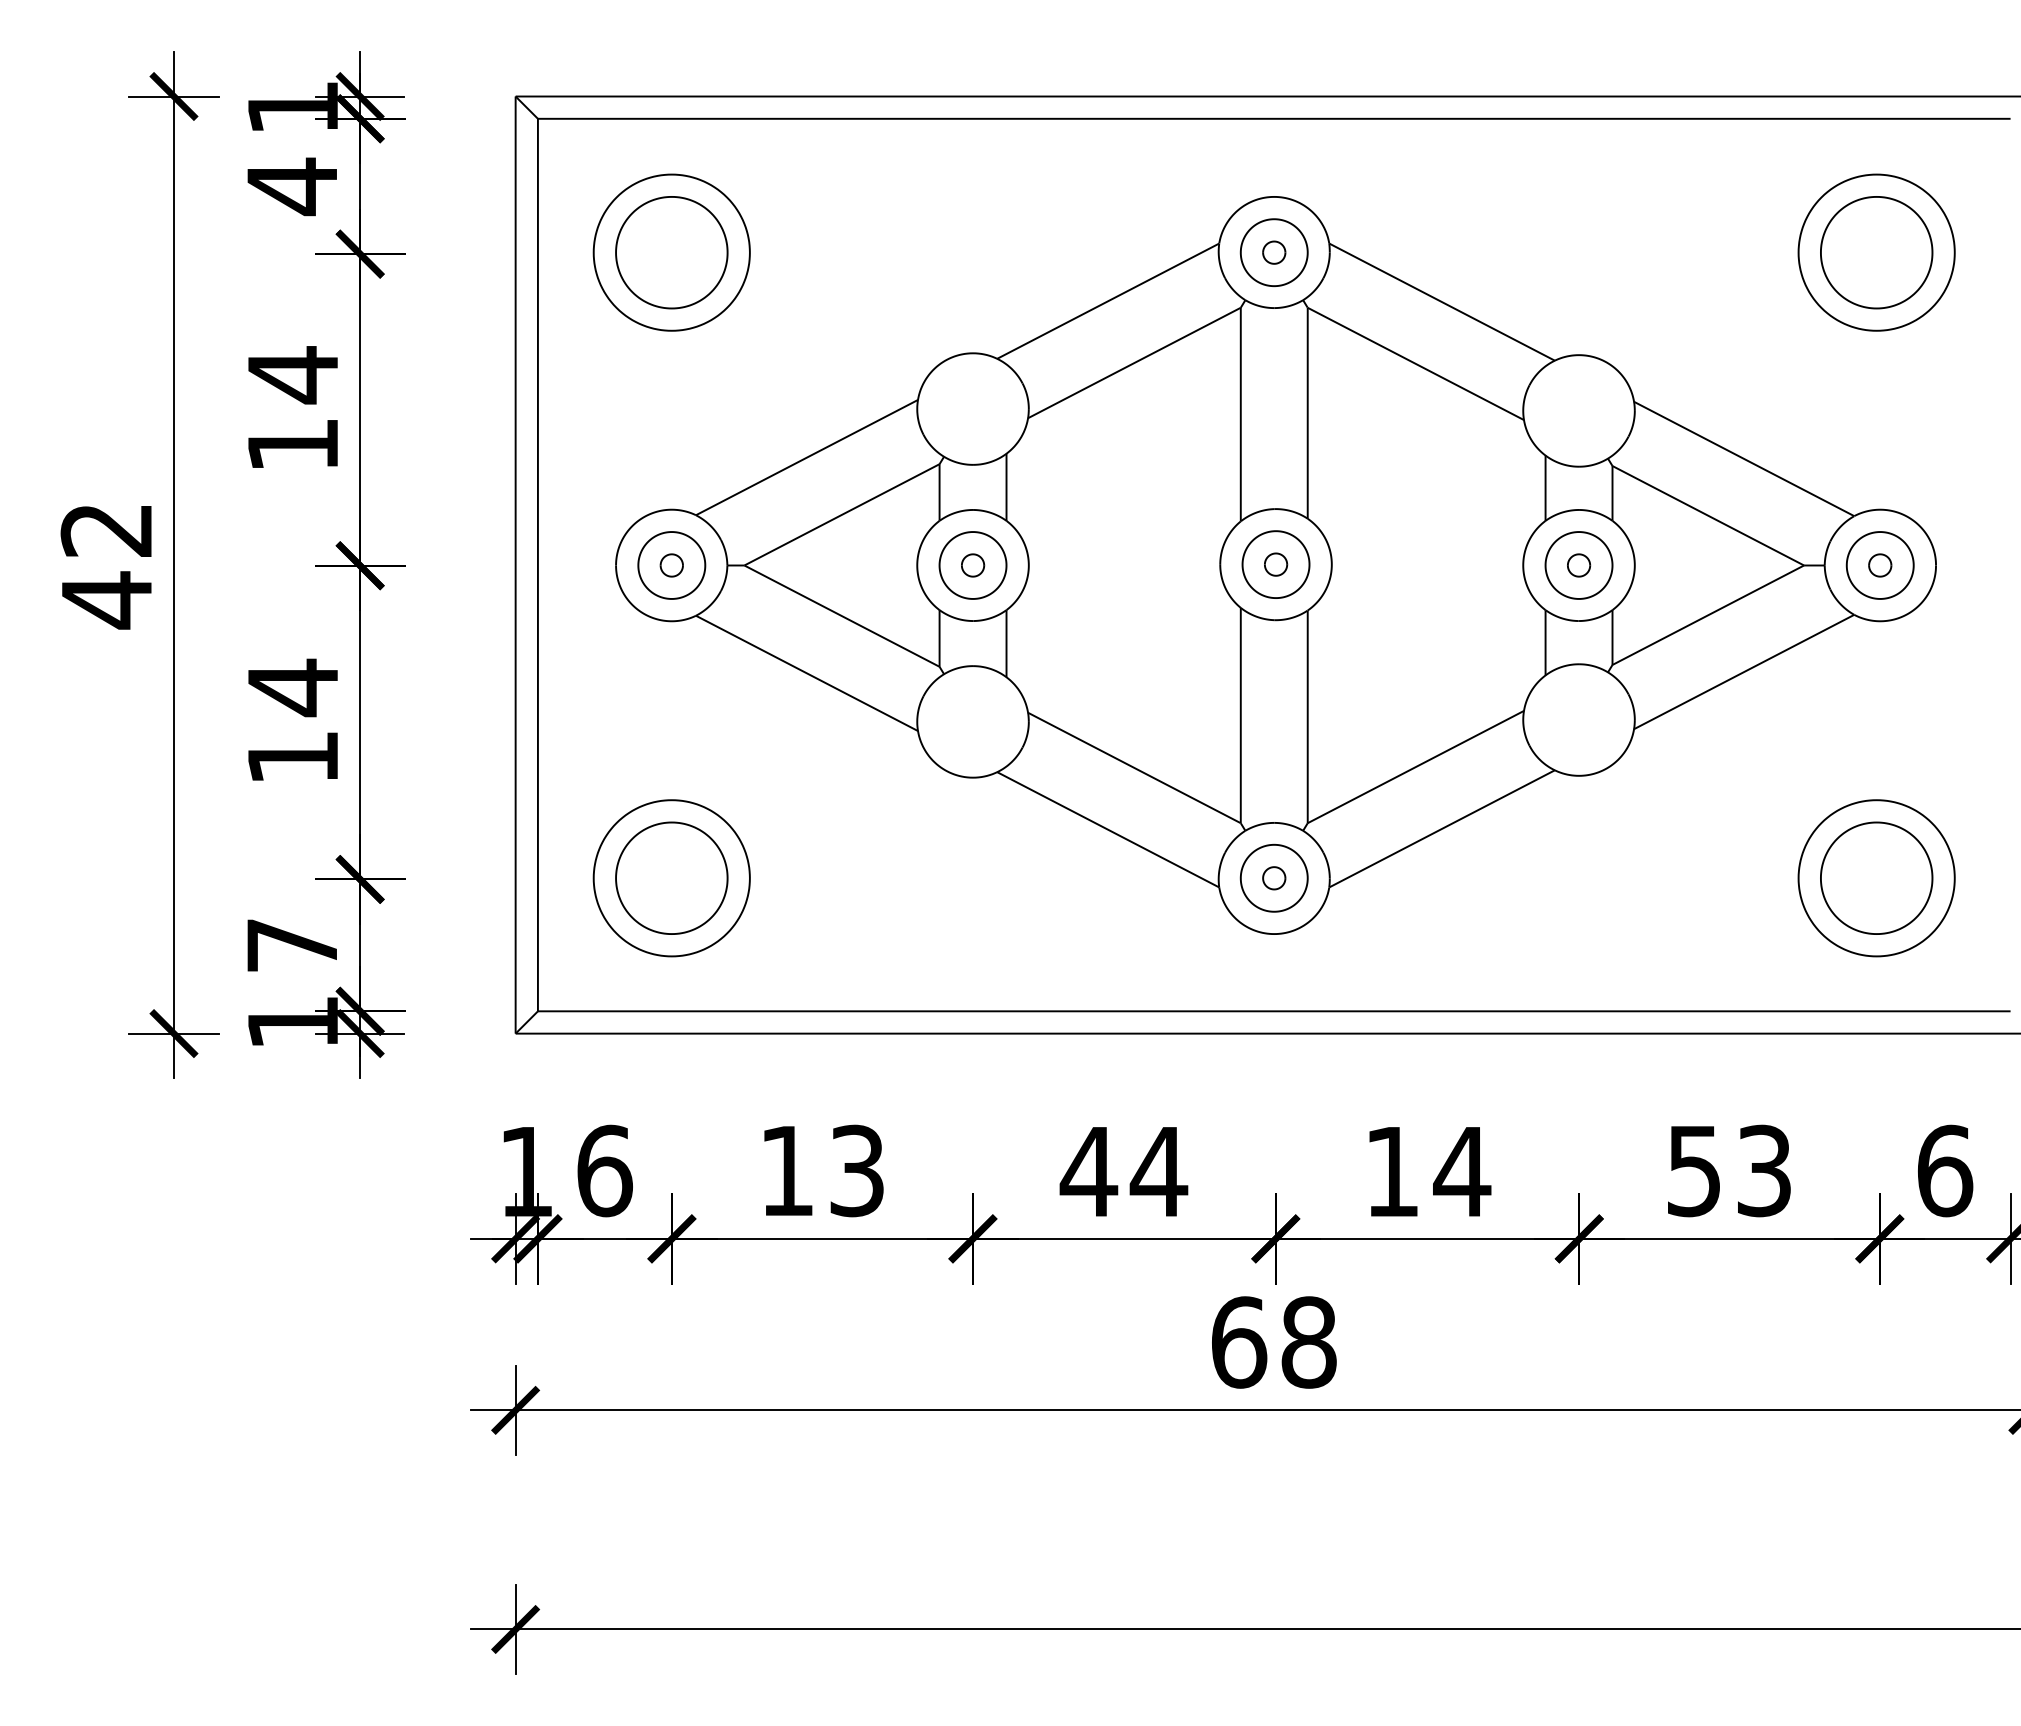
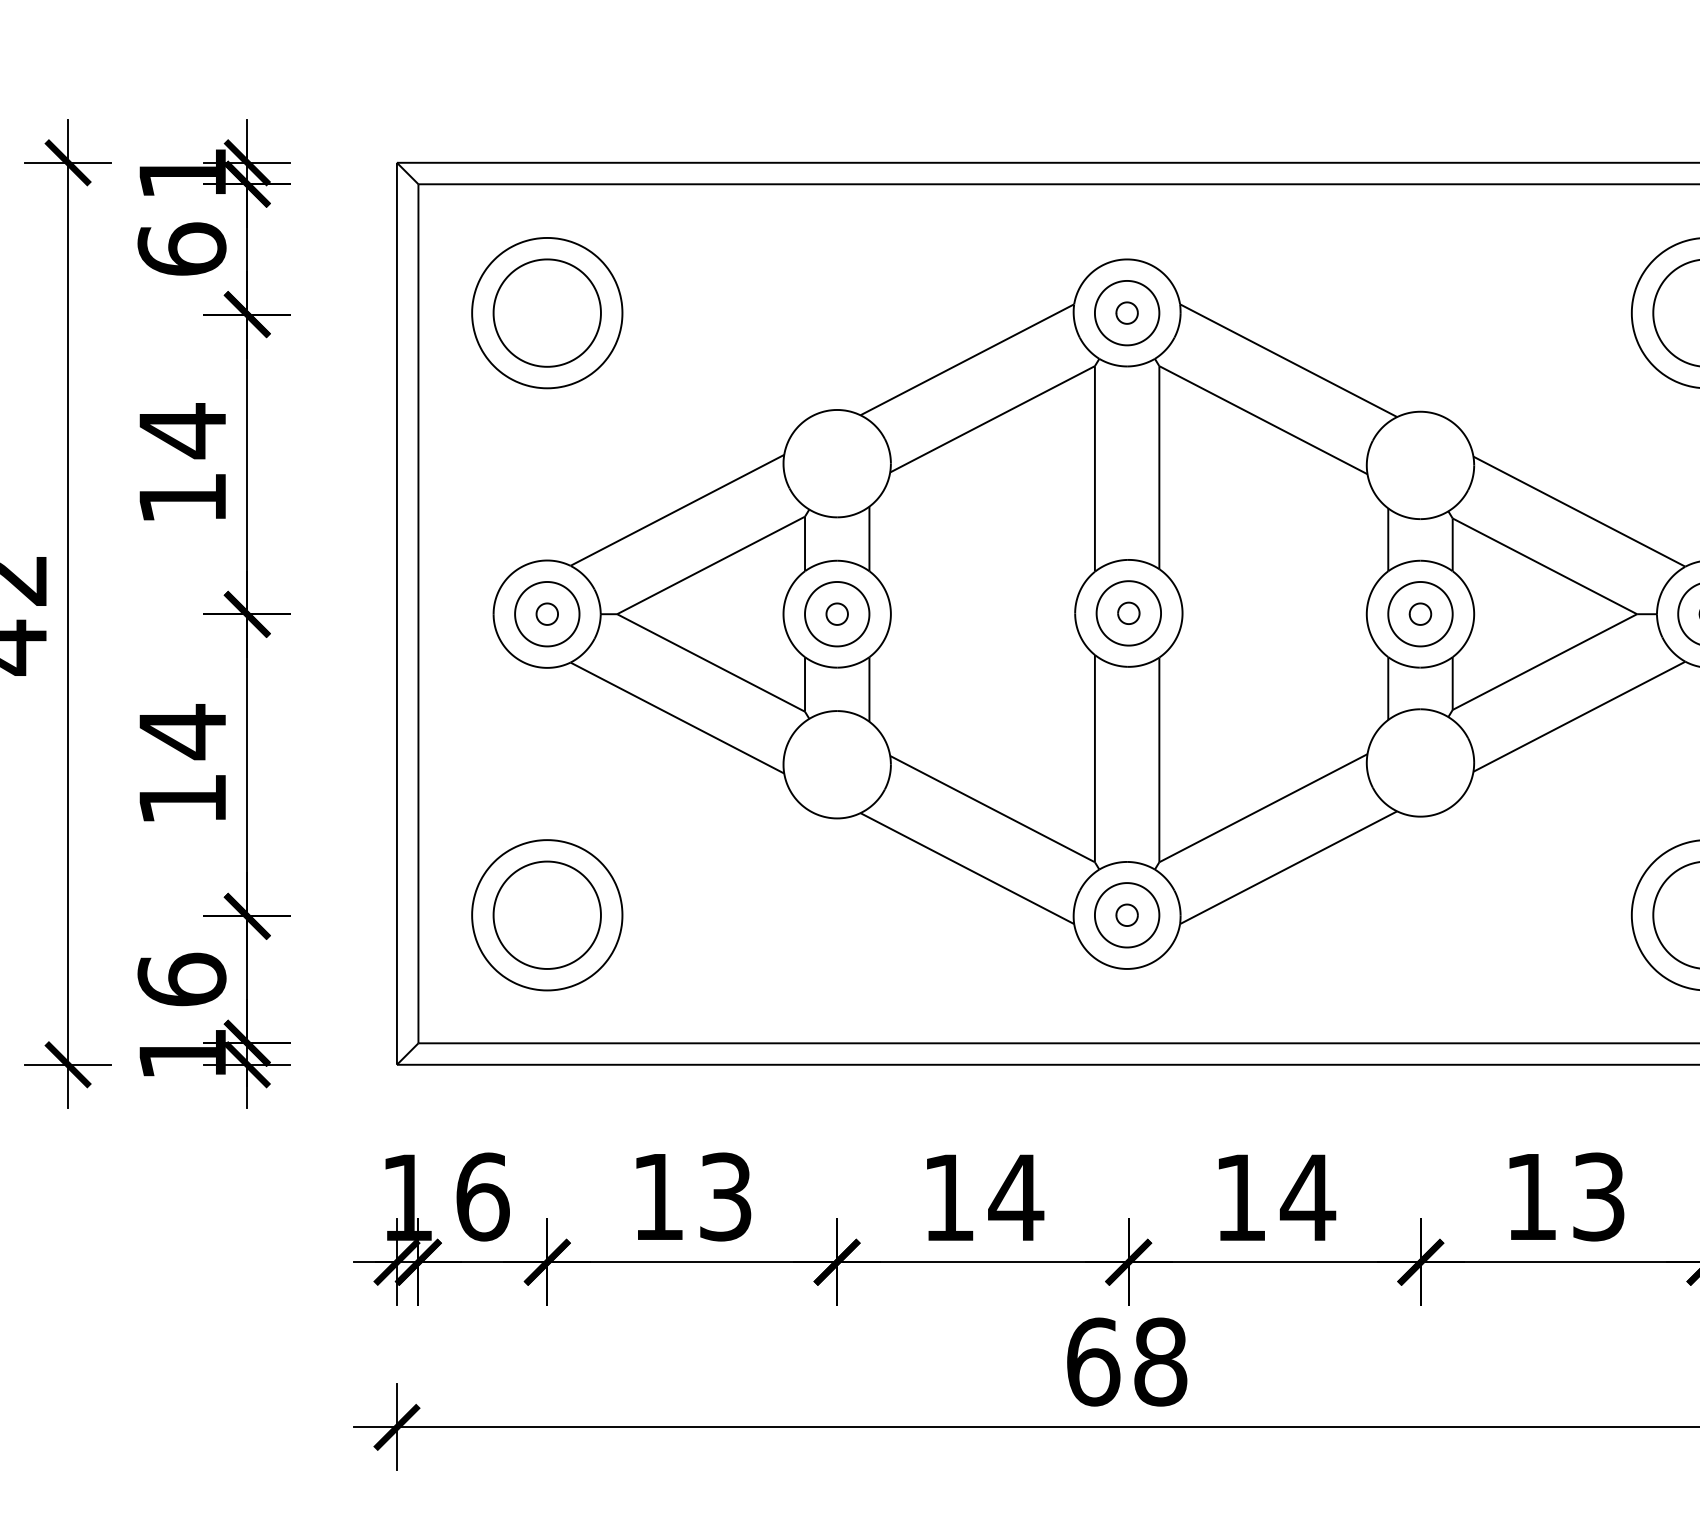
text: (292, 186) -> (182, 249), 4 -> 6
text: (292, 944) -> (182, 979), 7 -> 6
text: (1088, 1171) -> (948, 1197), 44 -> 14
text: (1693, 1171) -> (1530, 1197), 53 -> 13

